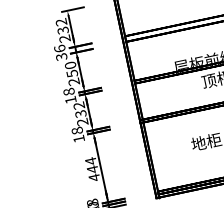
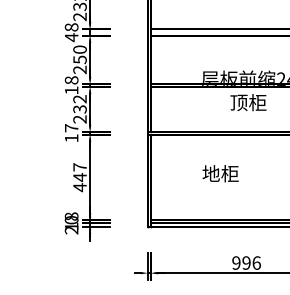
text: (60, 52) -> (71, 32), 36 -> 48
text: (77, 131) -> (71, 128), 18 -> 17
text: (90, 160) -> (79, 166), 444 -> 447

